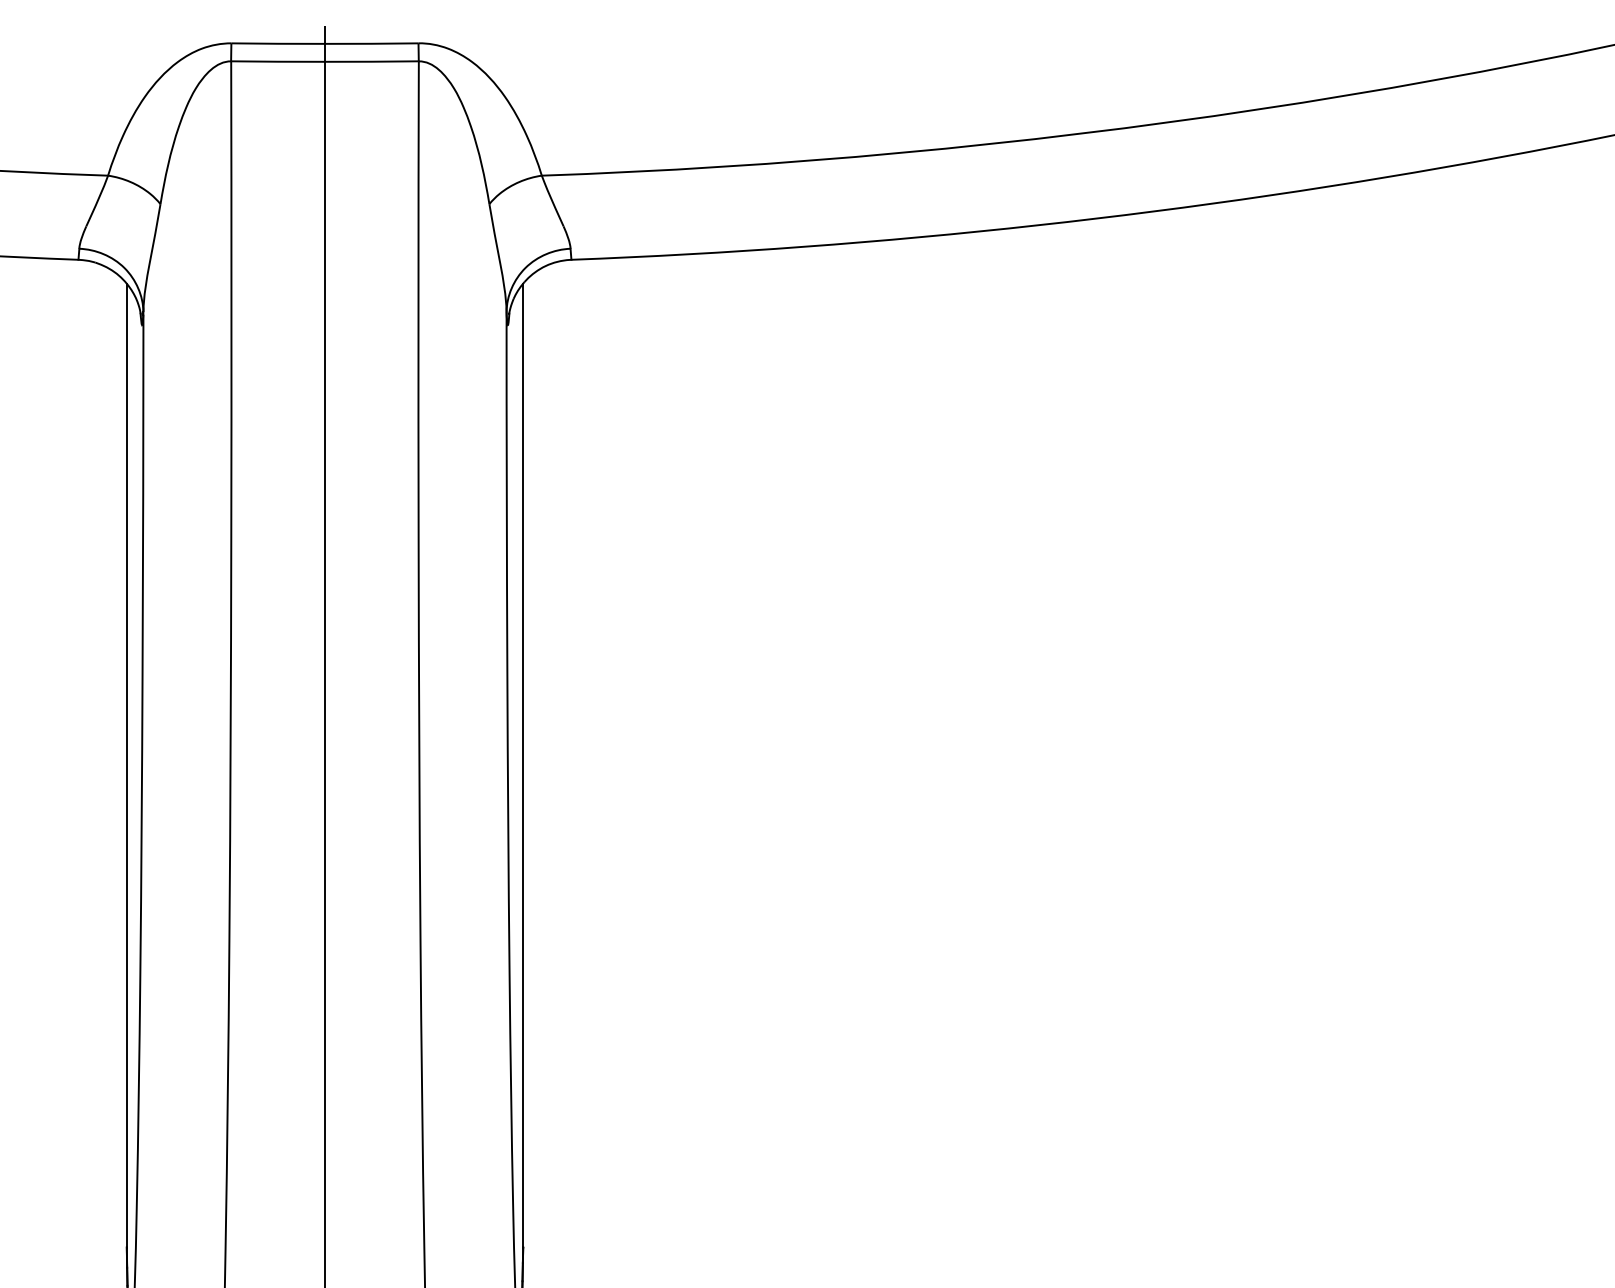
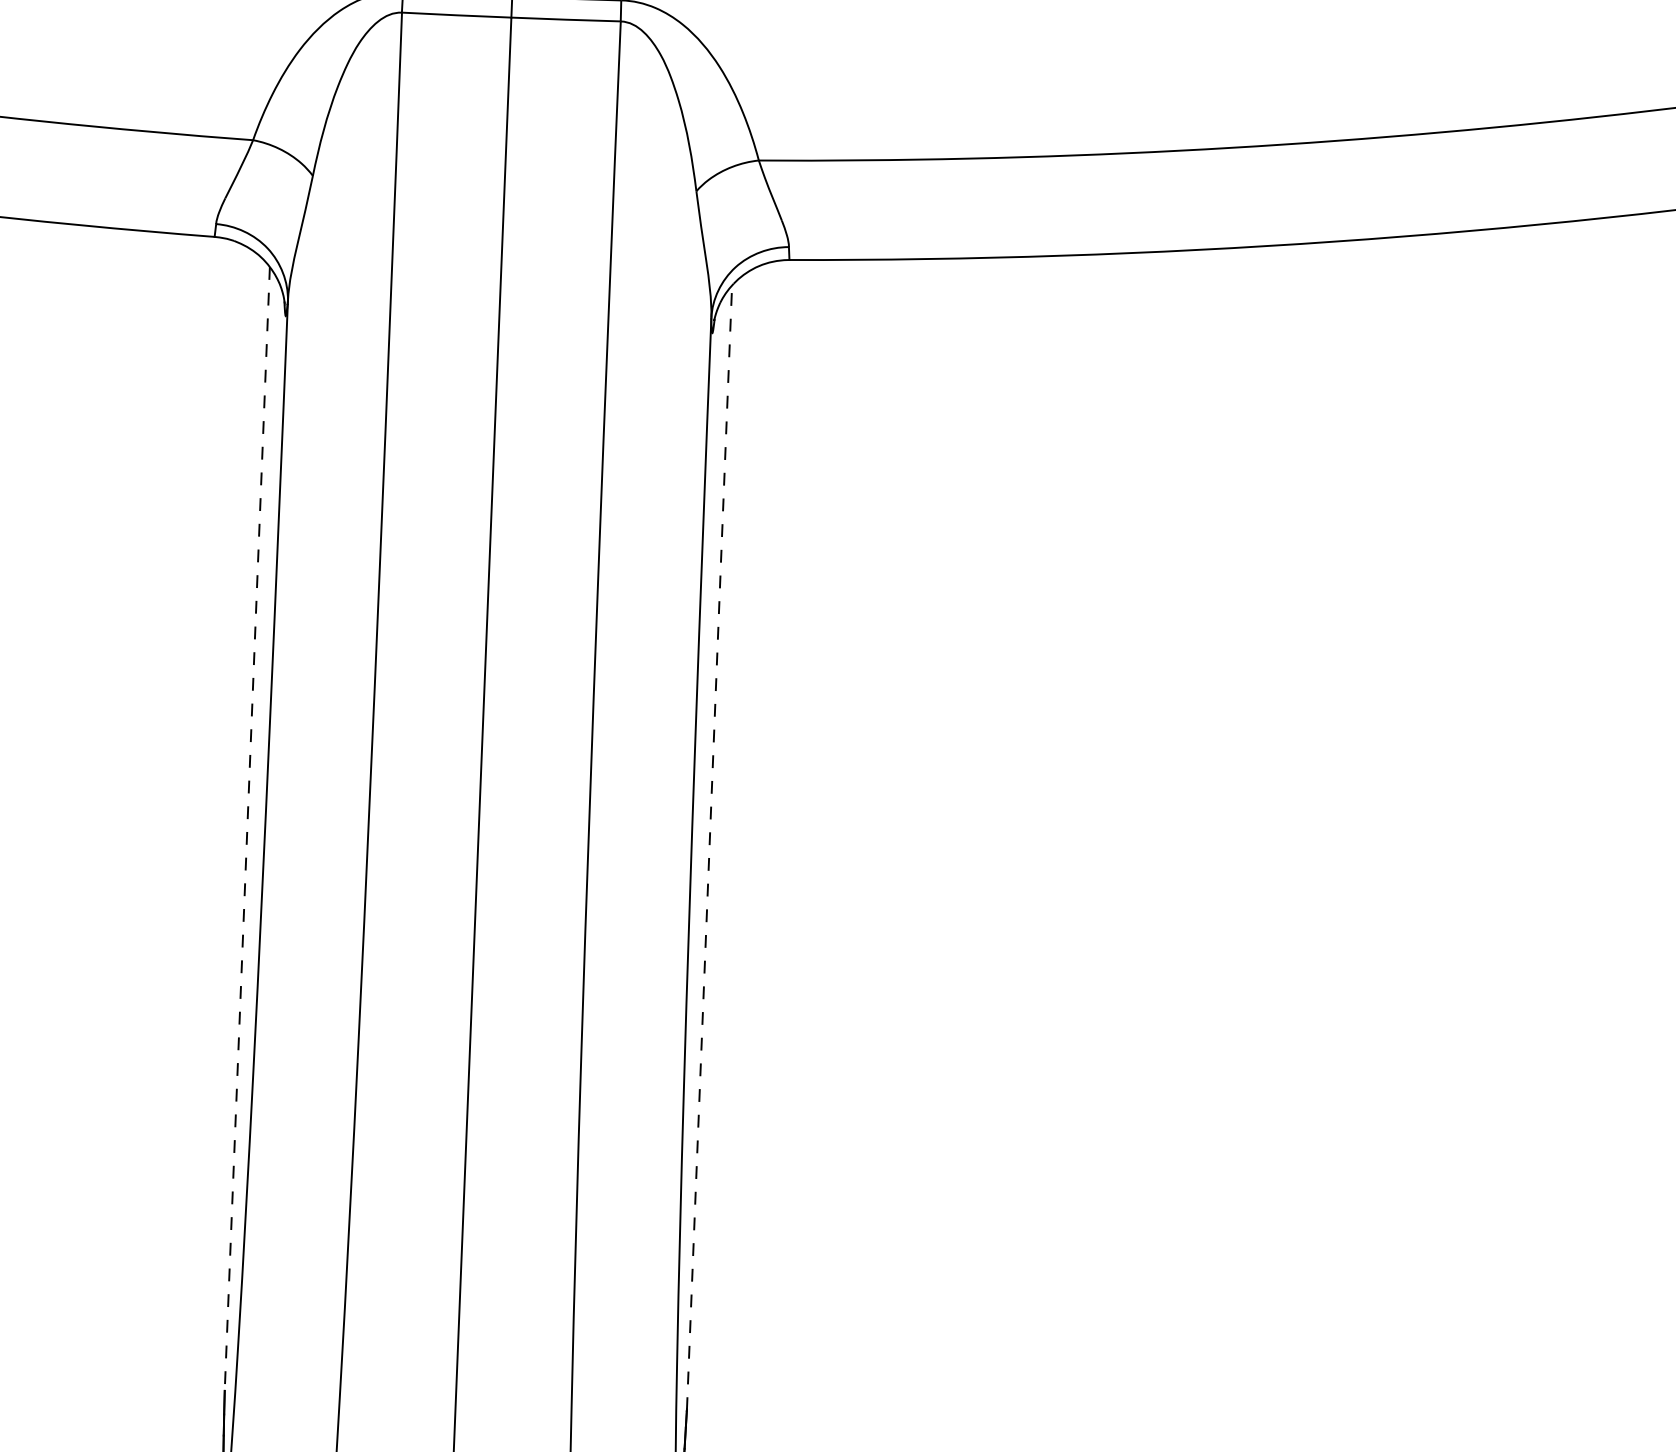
line: (523, 765) -> (709, 847), solid -> dashed
line: (126, 766) -> (246, 830), solid -> dashed

